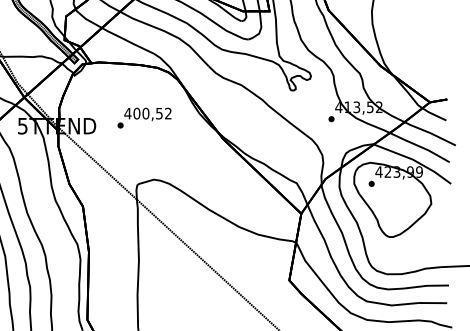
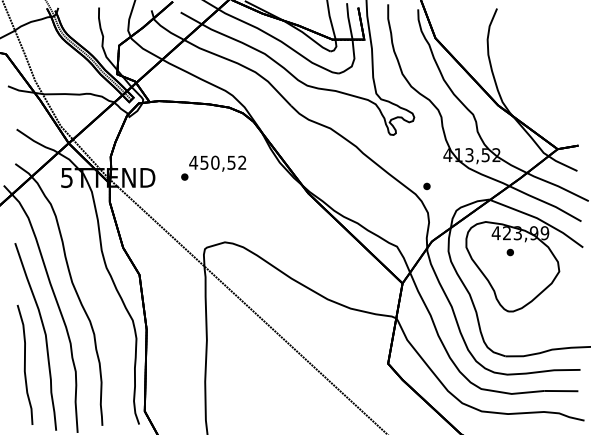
text: (136, 113) -> (204, 162), 400,52 -> 450,52
part: (331, 119) -> (426, 186), moved
part: (370, 183) -> (509, 252), moved

